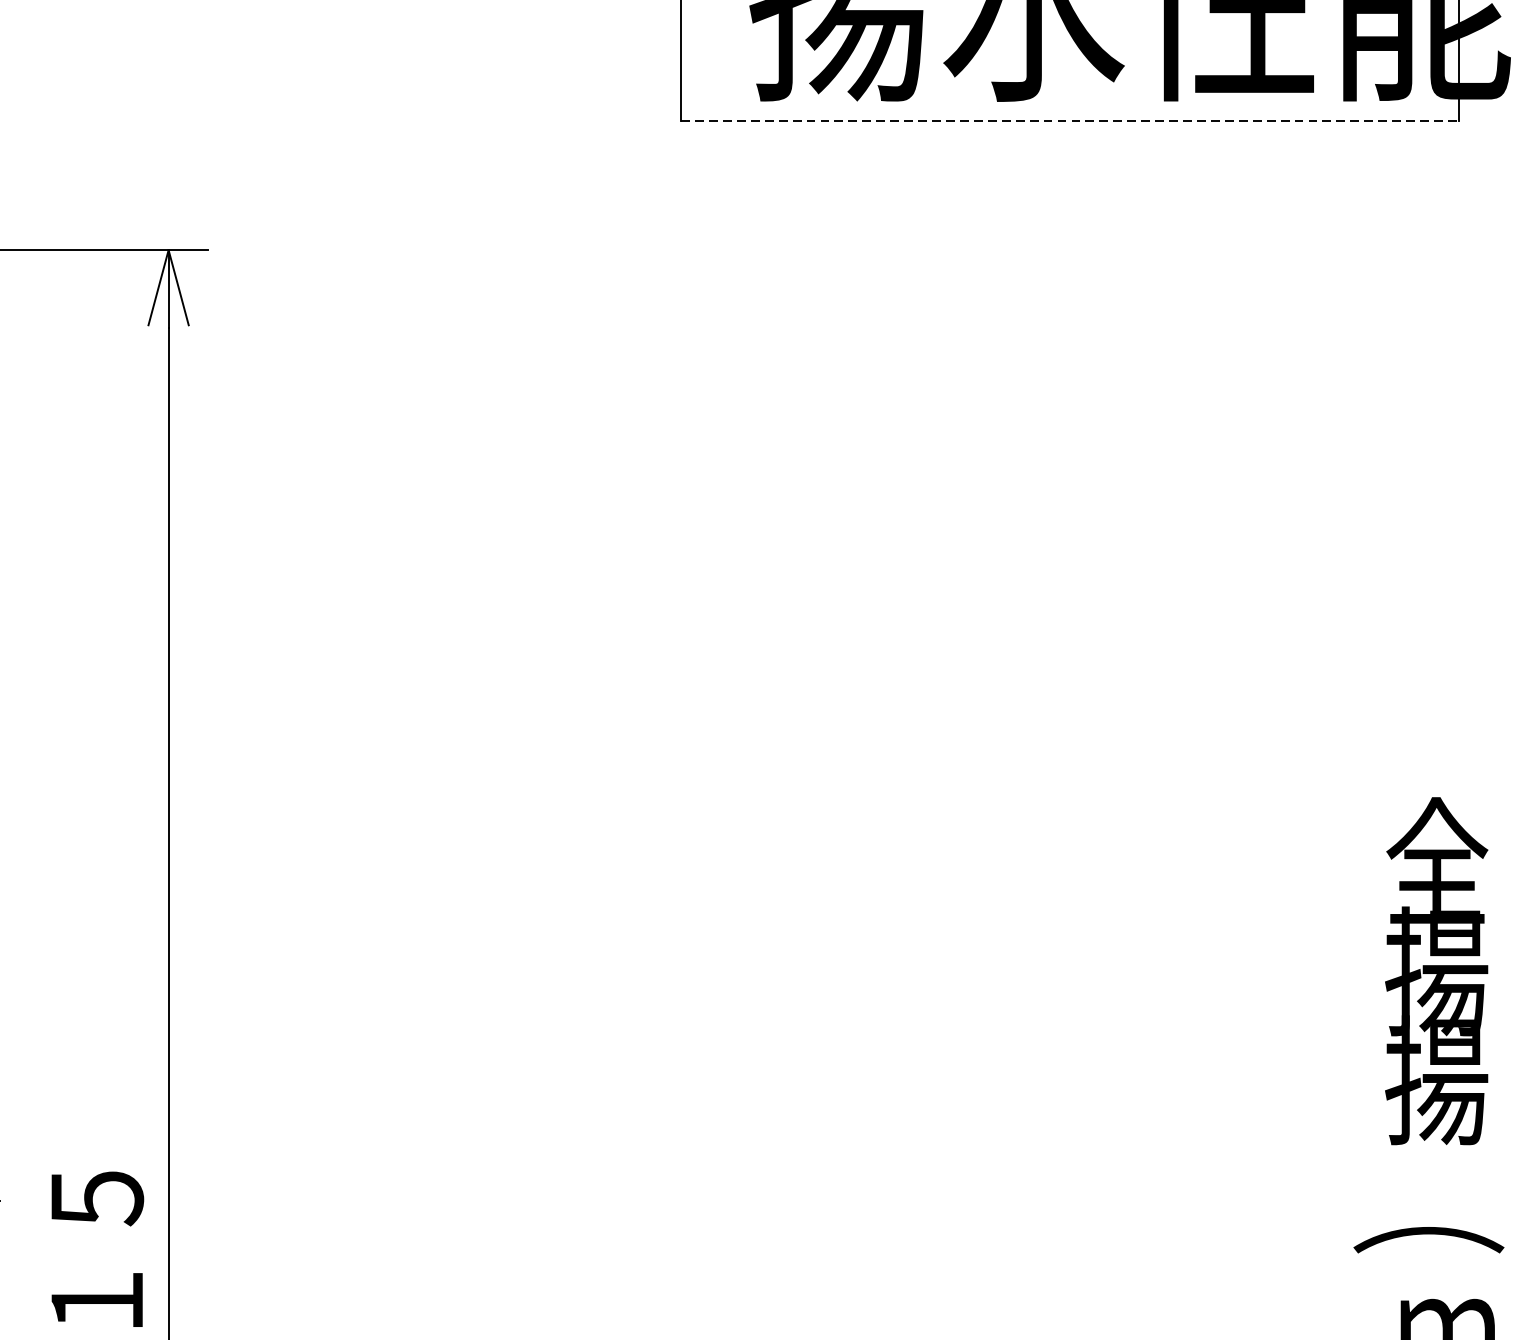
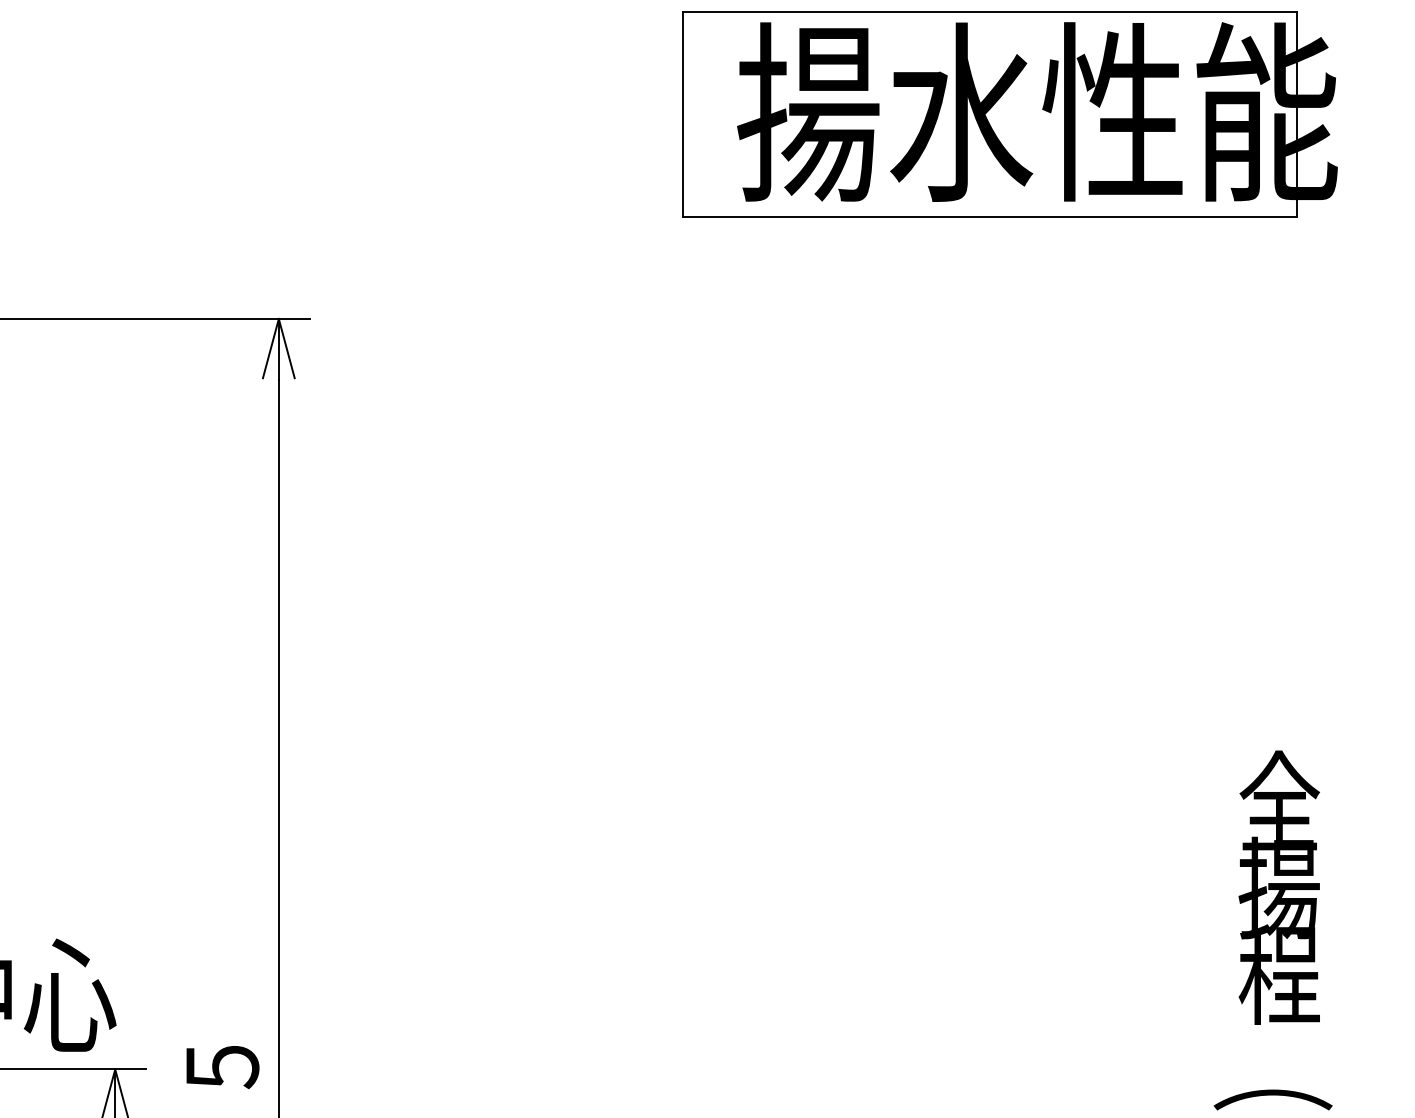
line: (1069, 120) -> (989, 216), dashed -> solid
text: (1435, 1081) -> (1278, 974), 揚 -> 程

